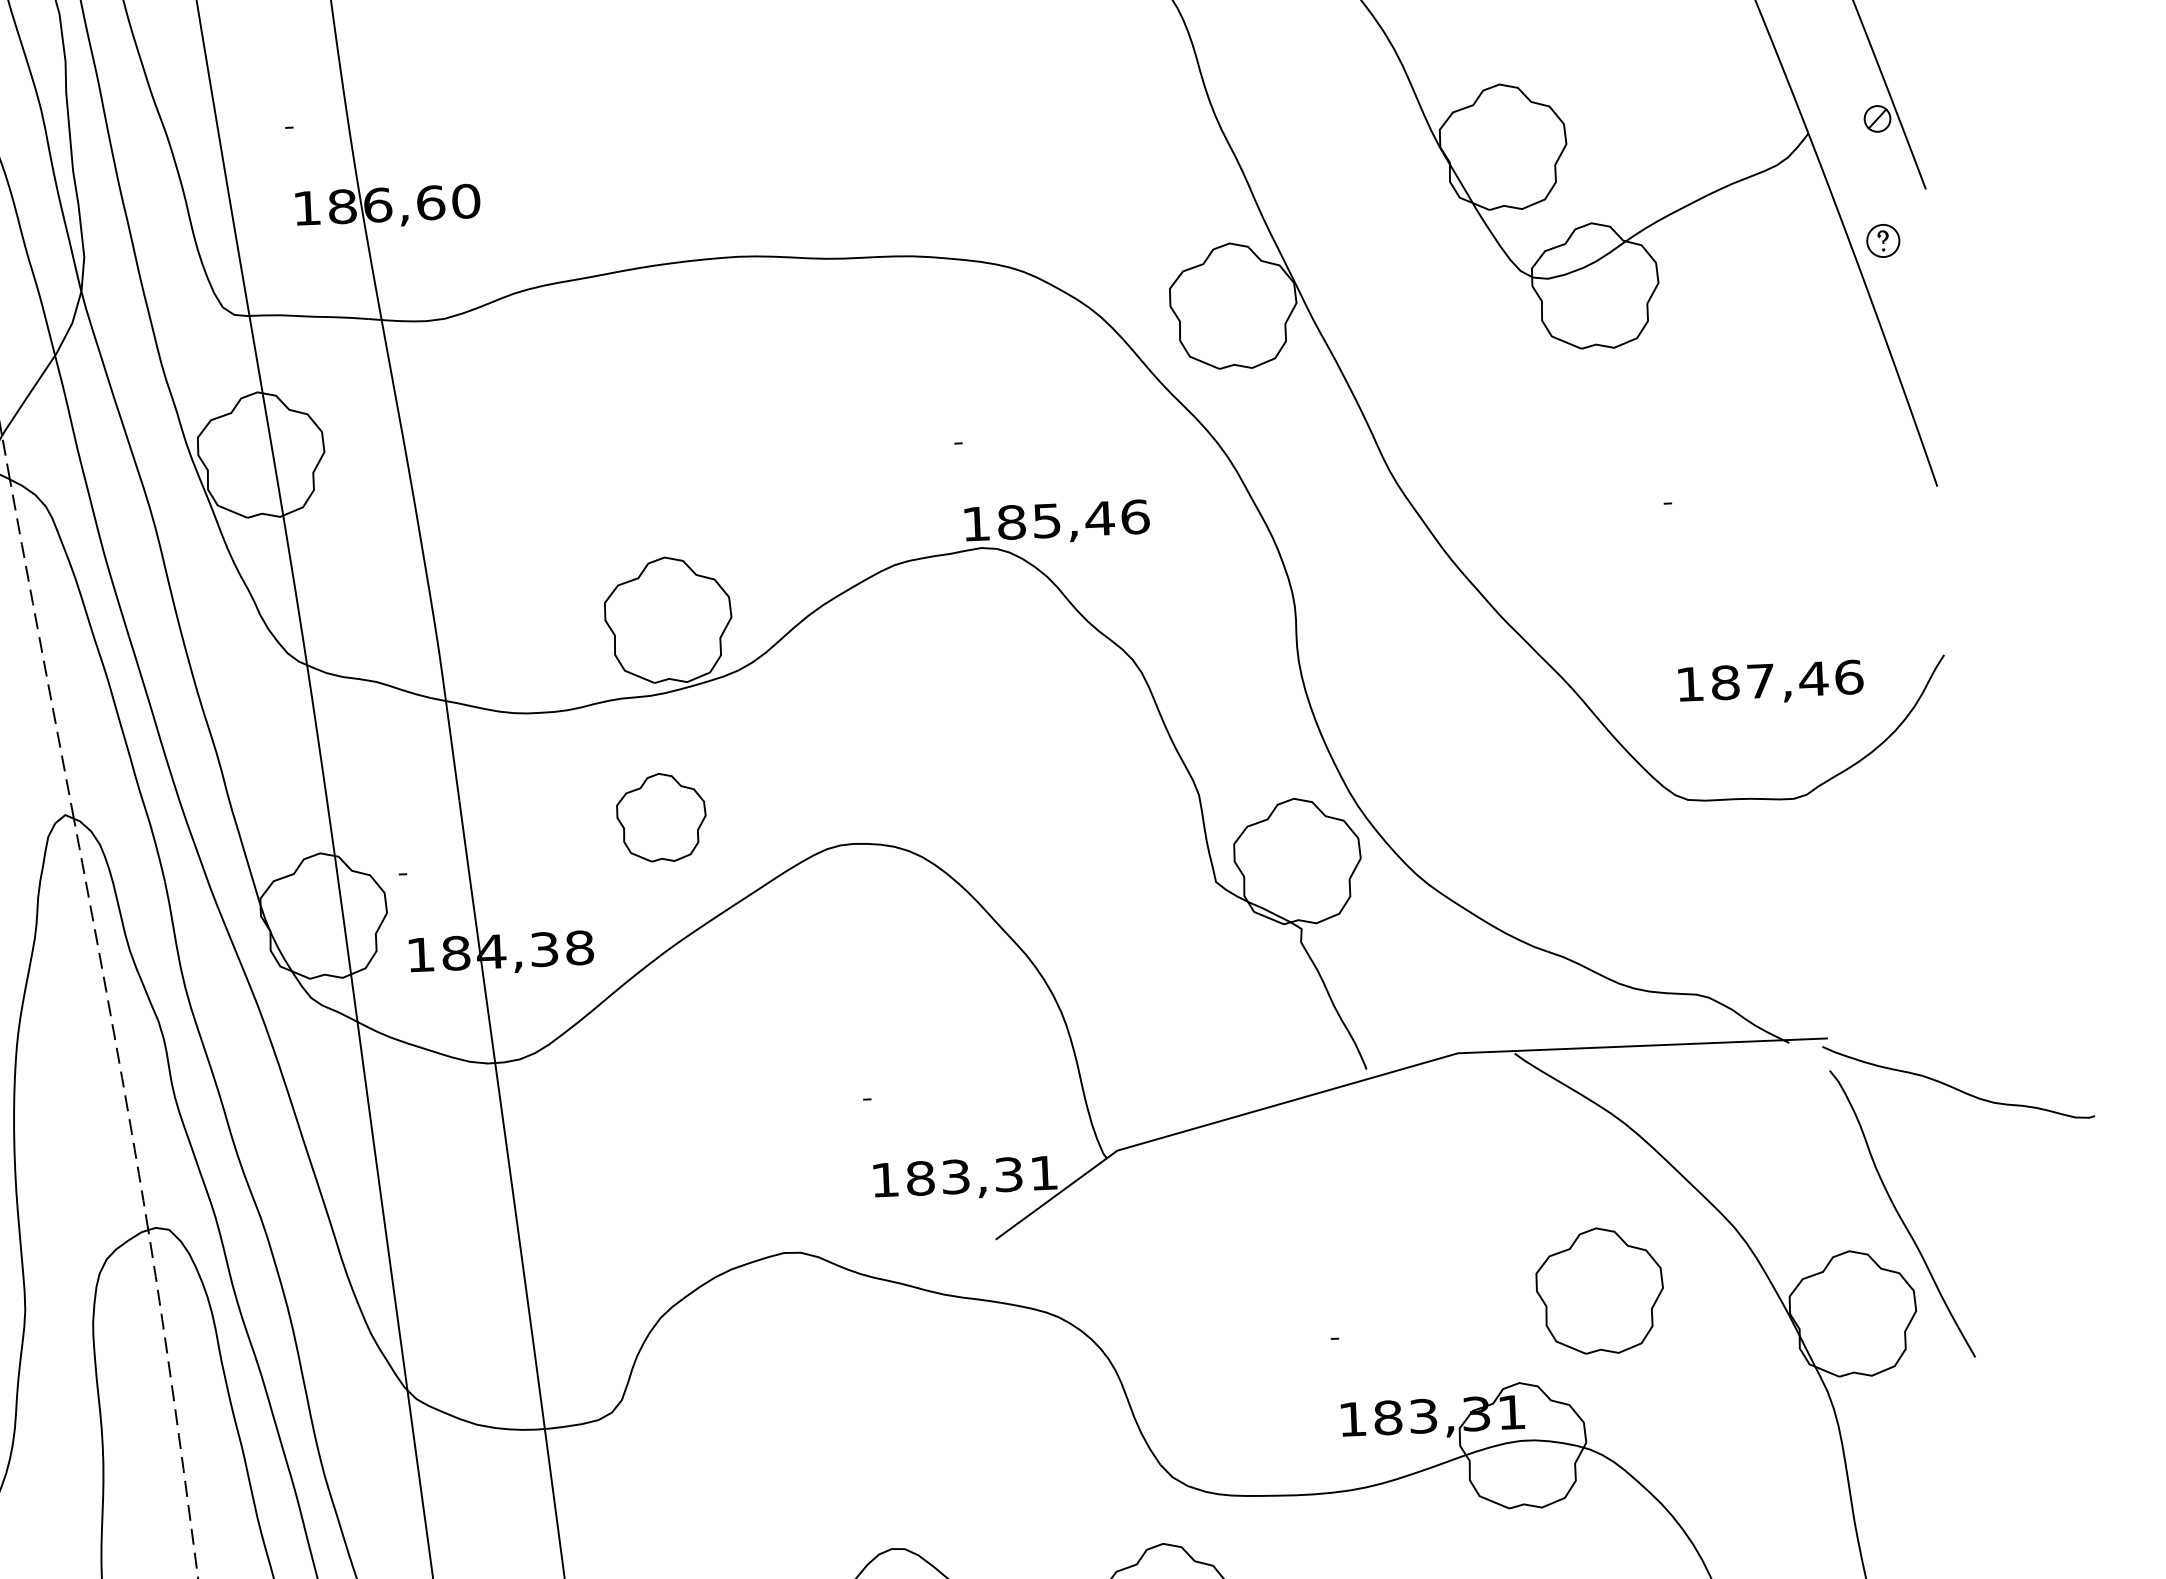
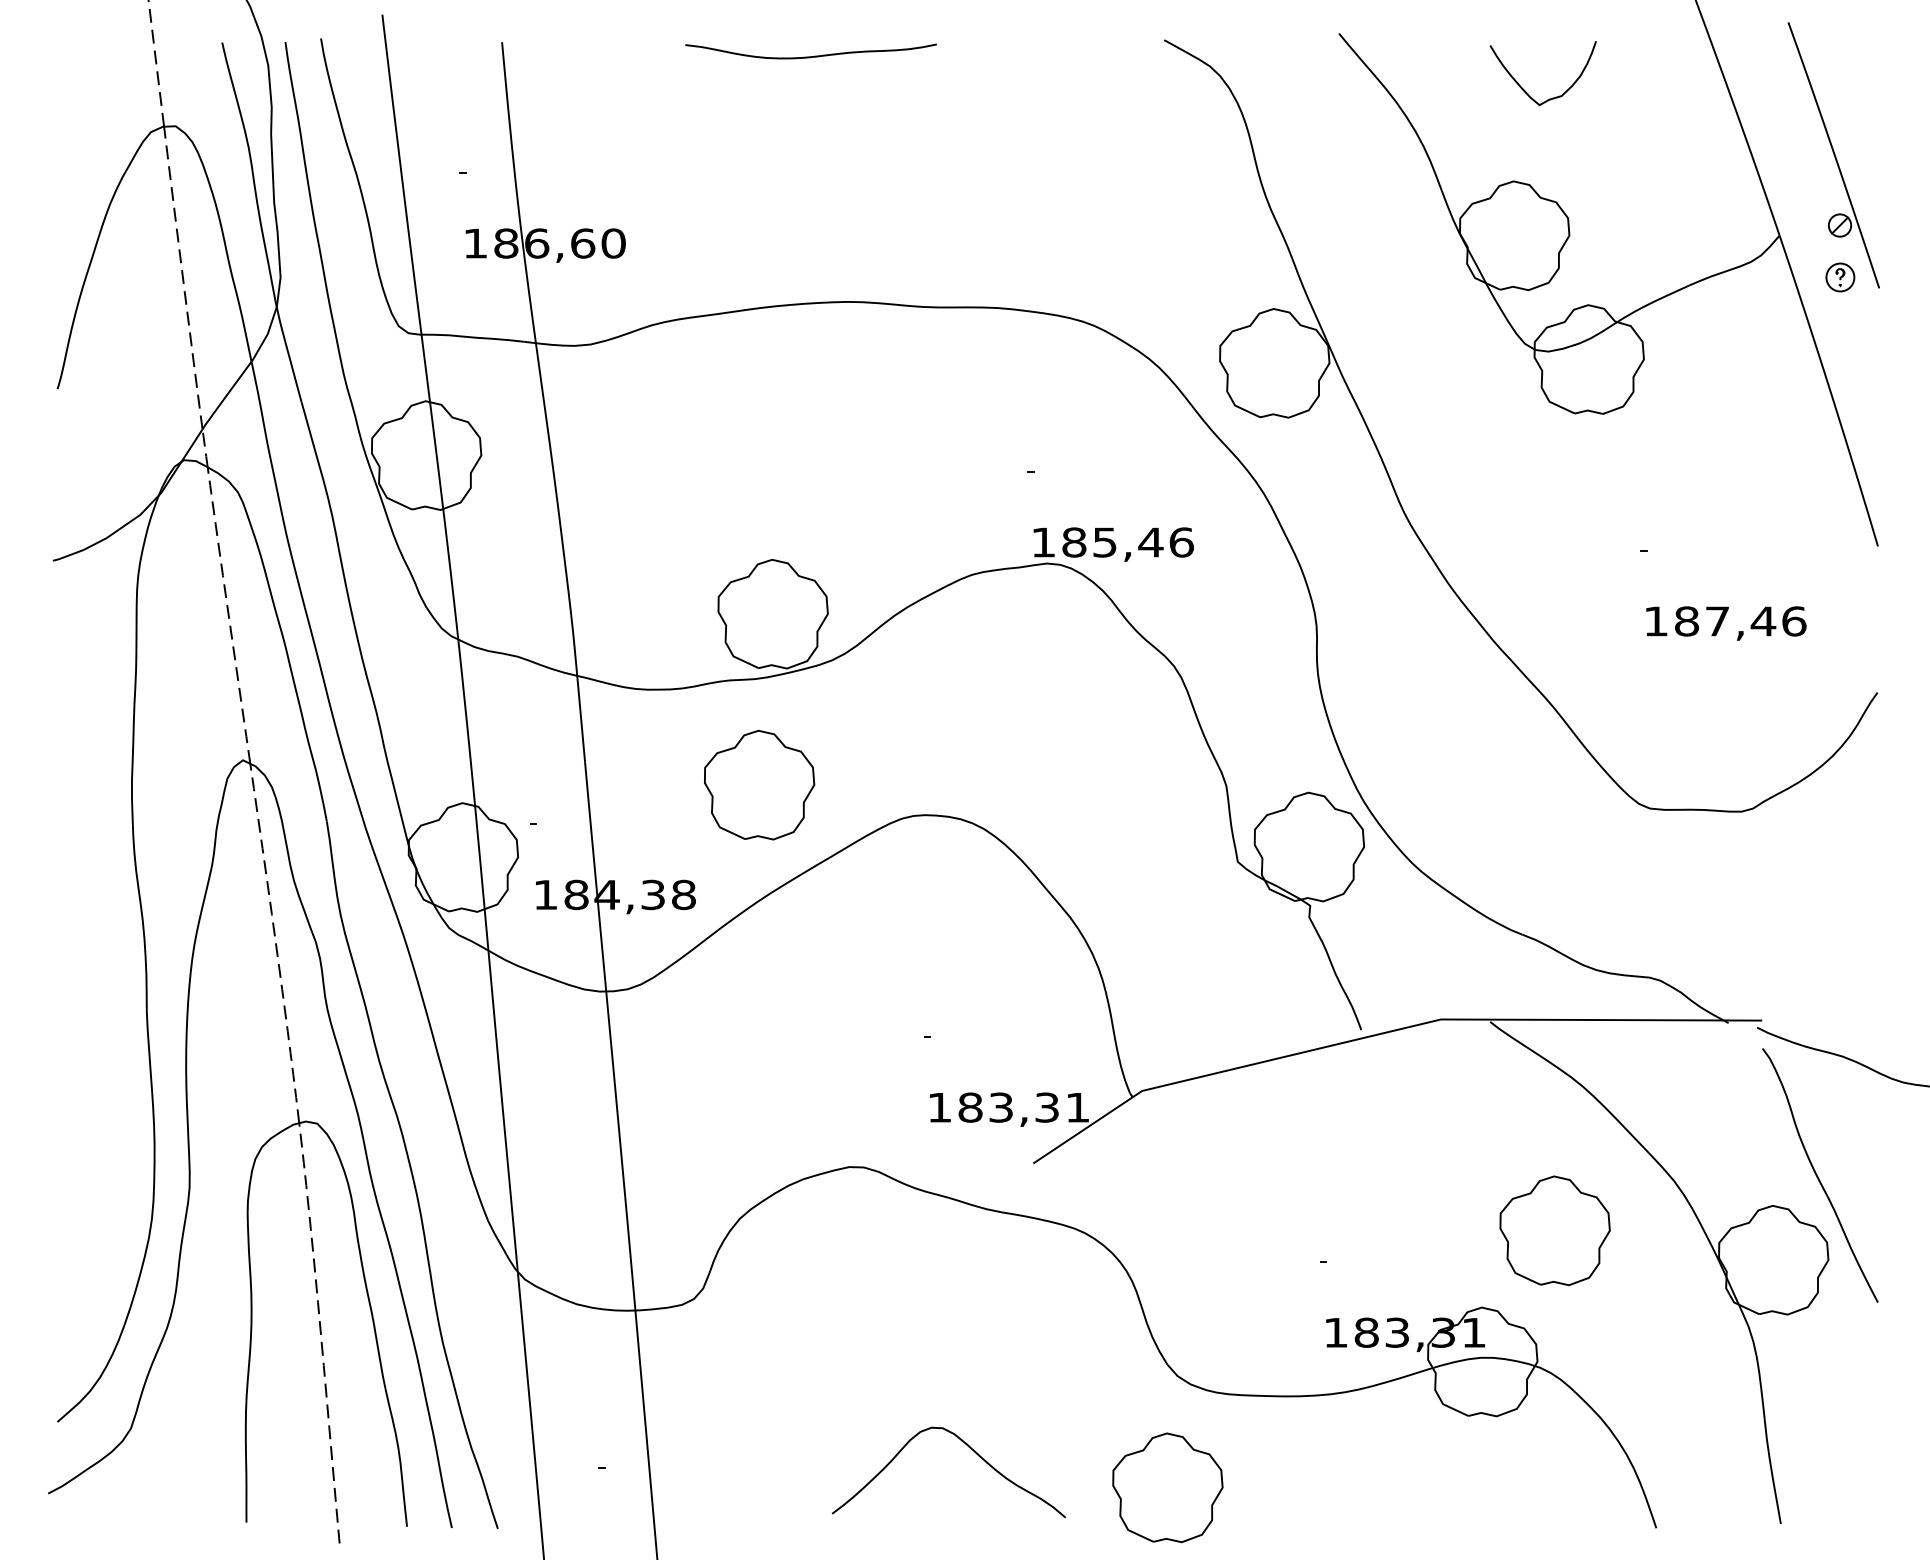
part: (1883, 240) -> (1840, 277), moved
text: (1771, 683) -> (1726, 623), moved
part: (661, 816) -> (759, 784), size x1.43

